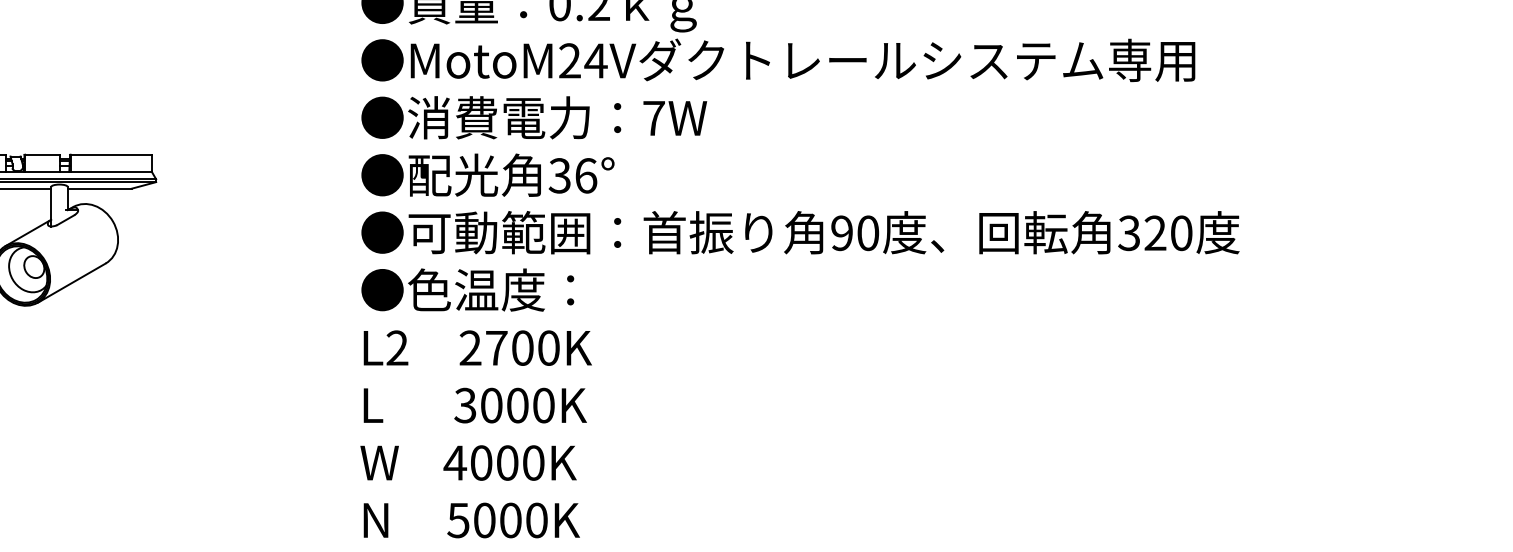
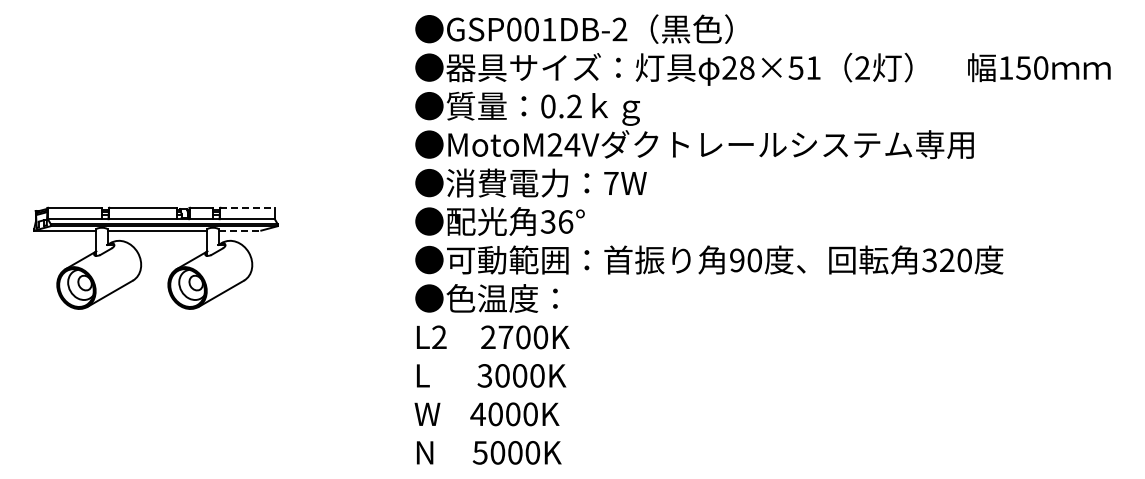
line: (112, 154) -> (248, 207), solid -> dashed
line: (100, 188) -> (240, 230), solid -> dashed

